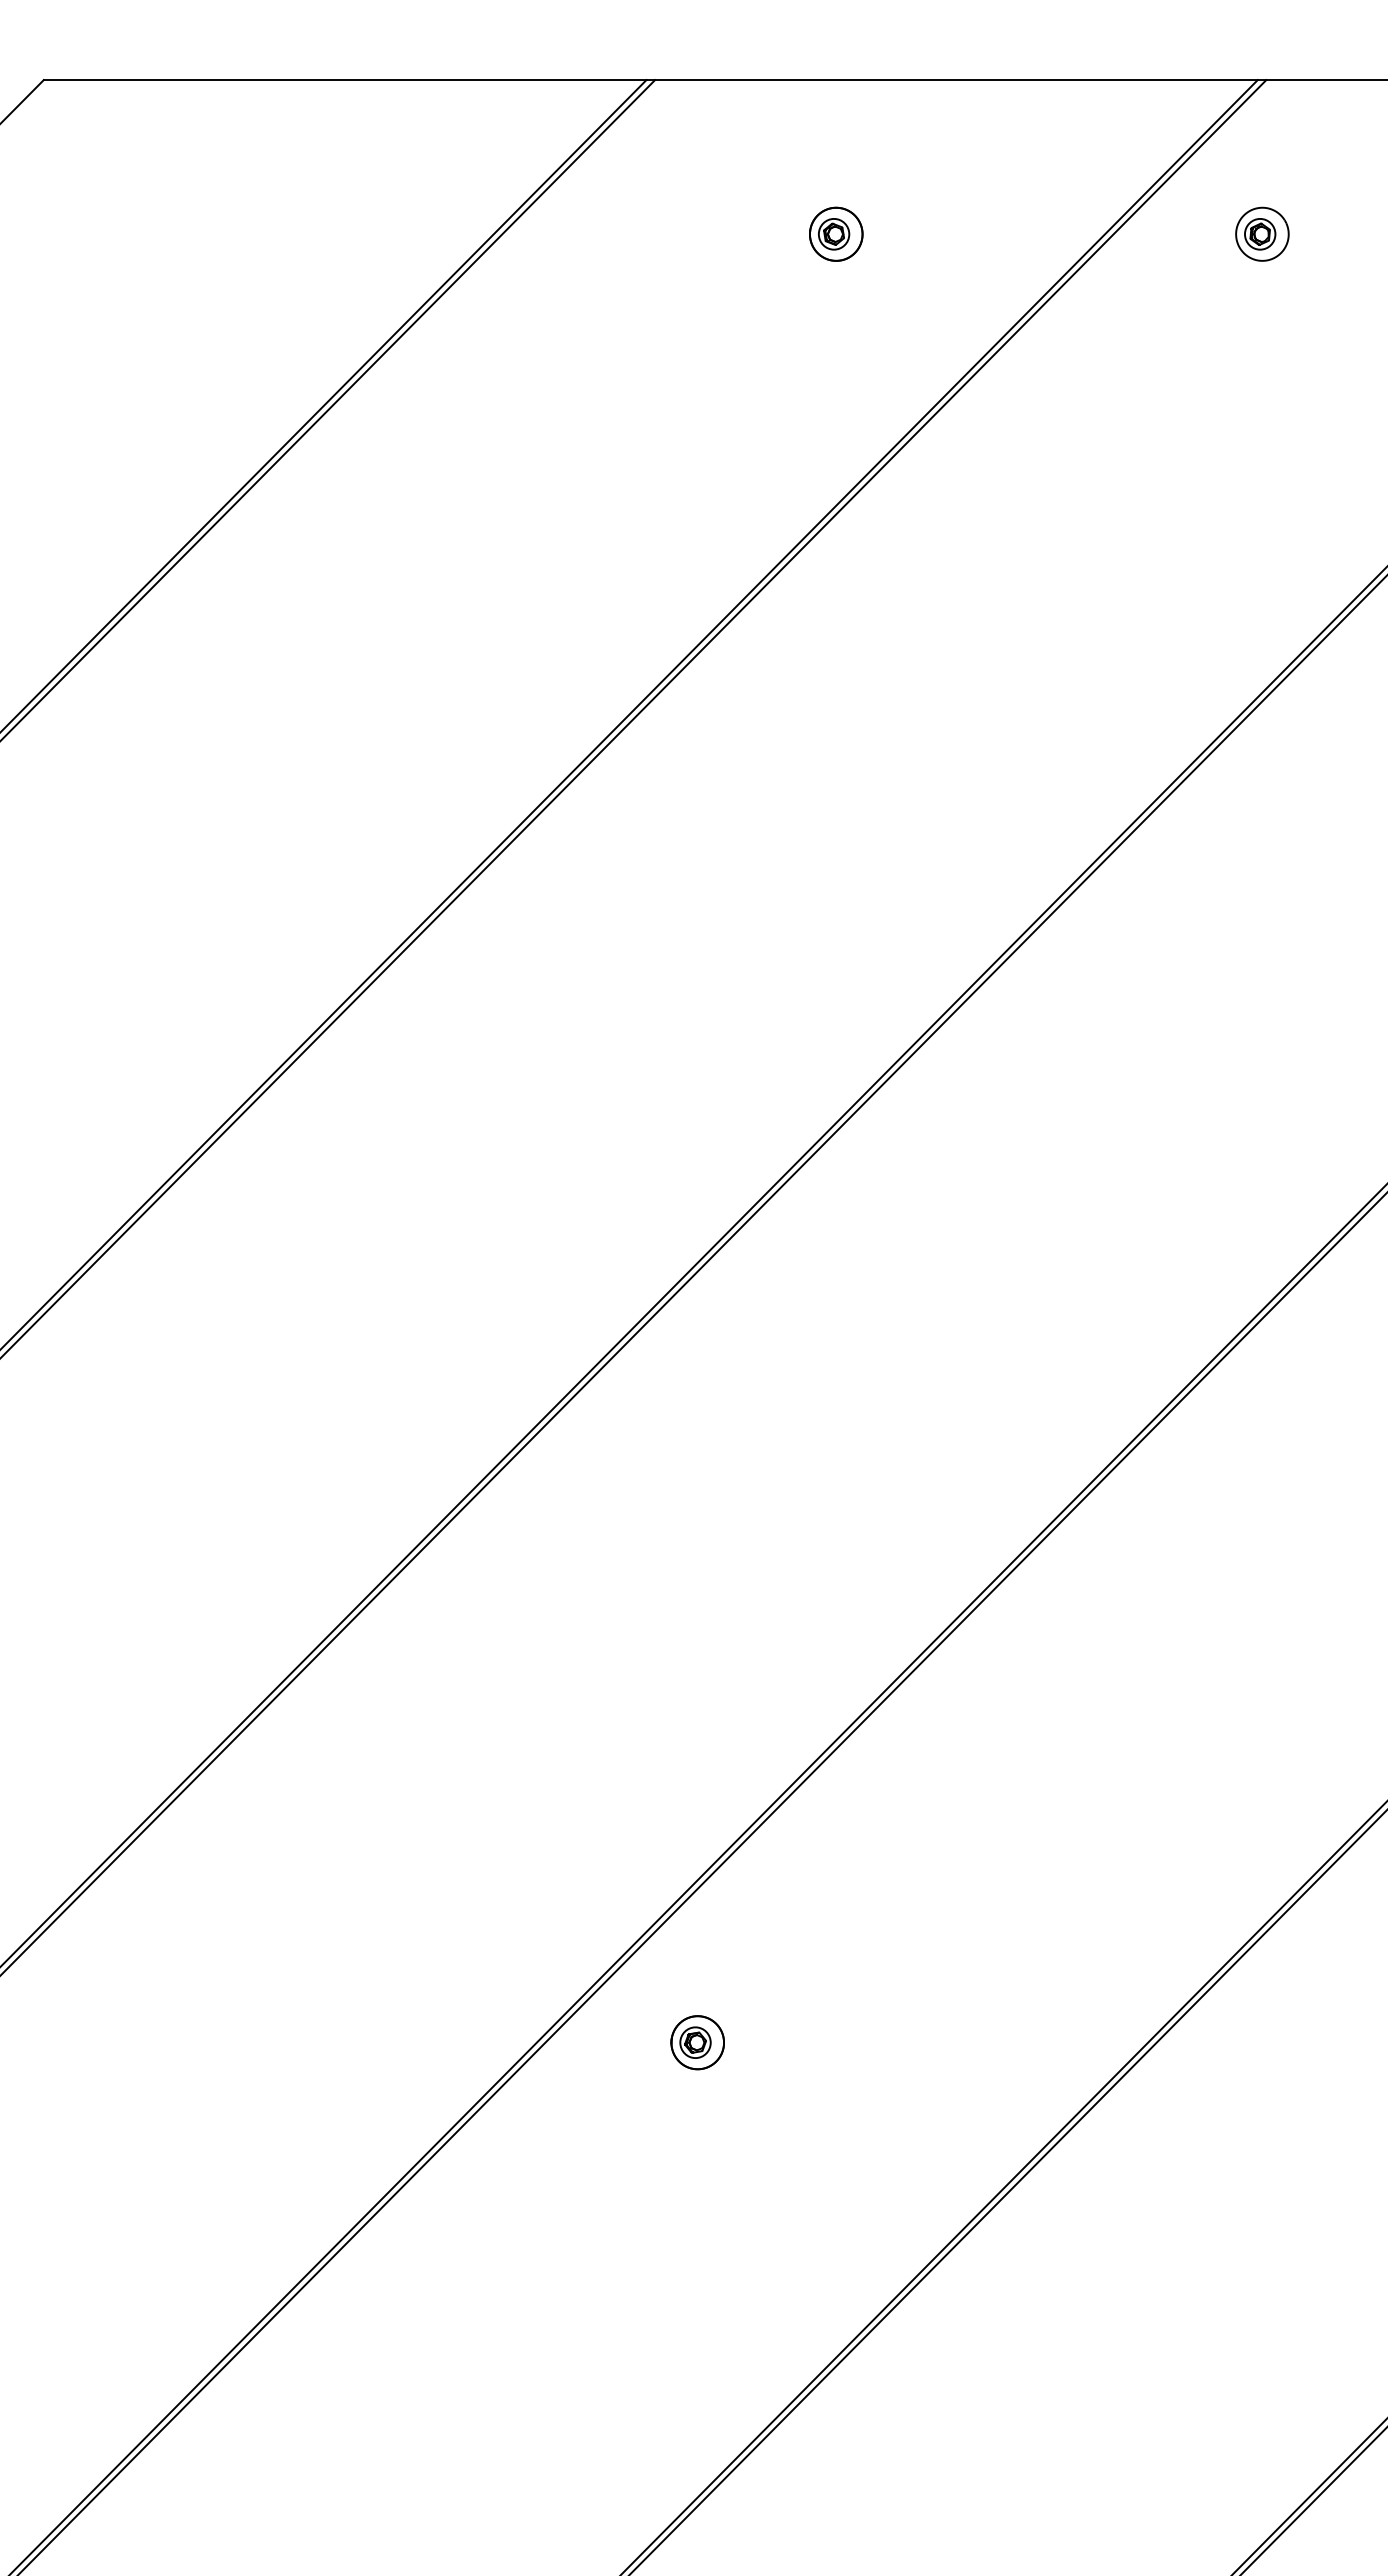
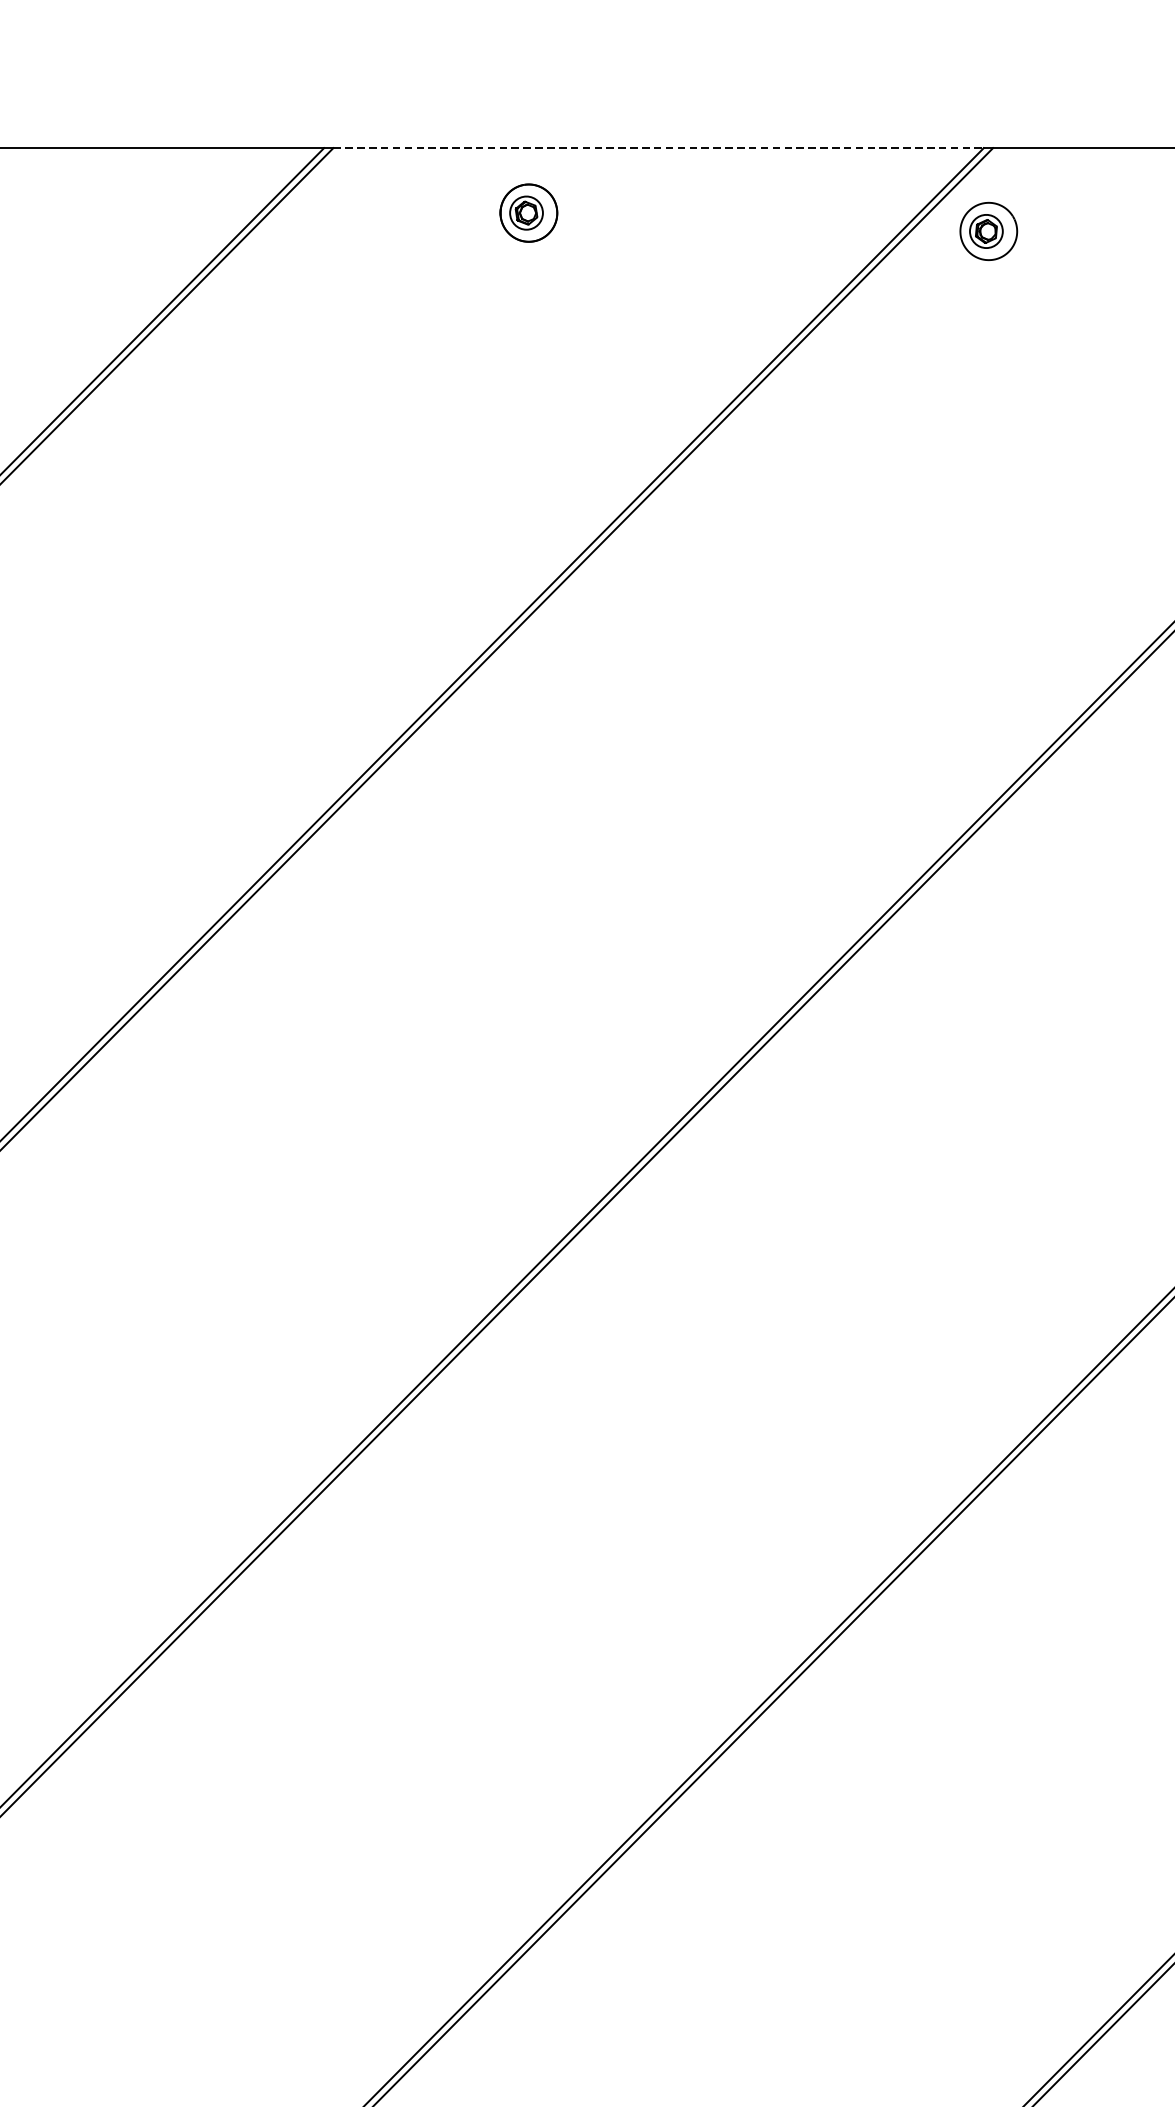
line: (956, 80) -> (658, 148), solid -> dashed
part: (836, 233) -> (529, 212), moved
part: (1262, 233) -> (988, 230), moved

